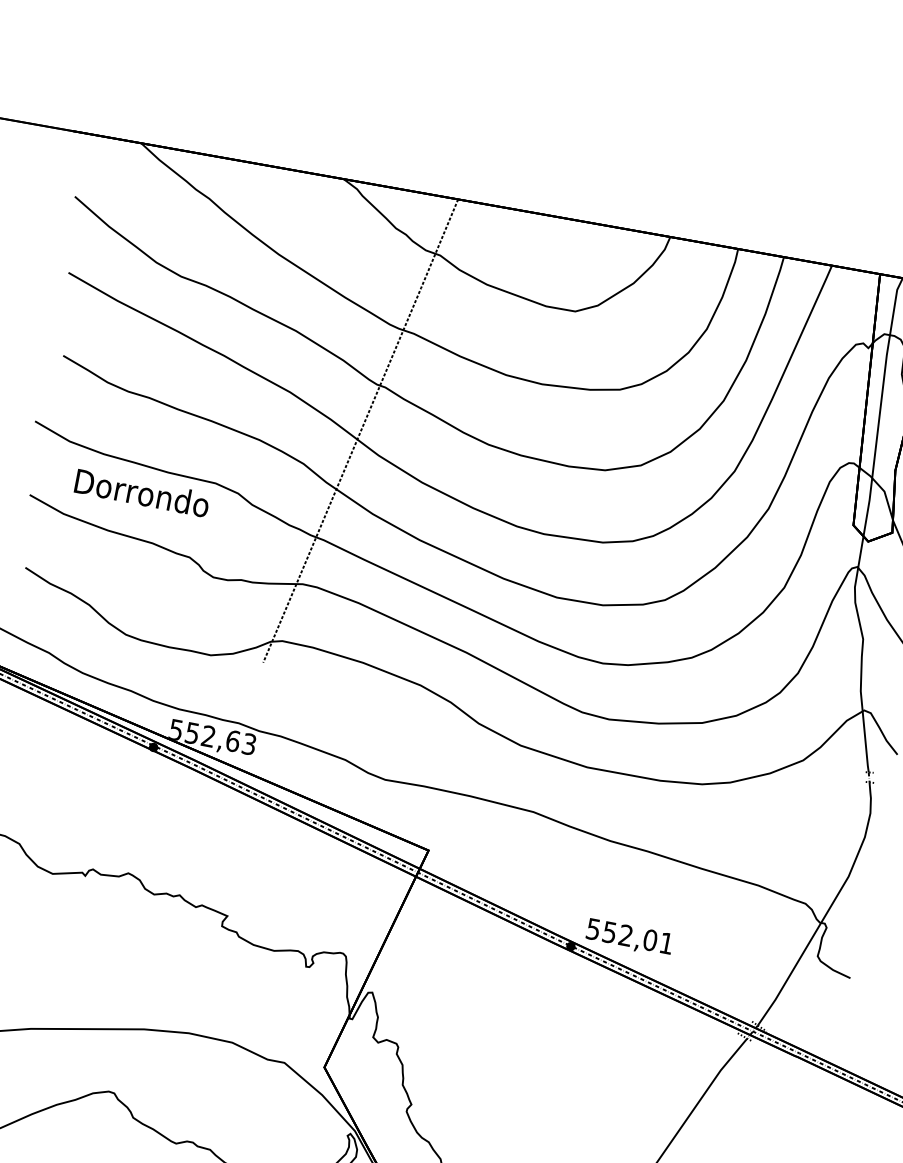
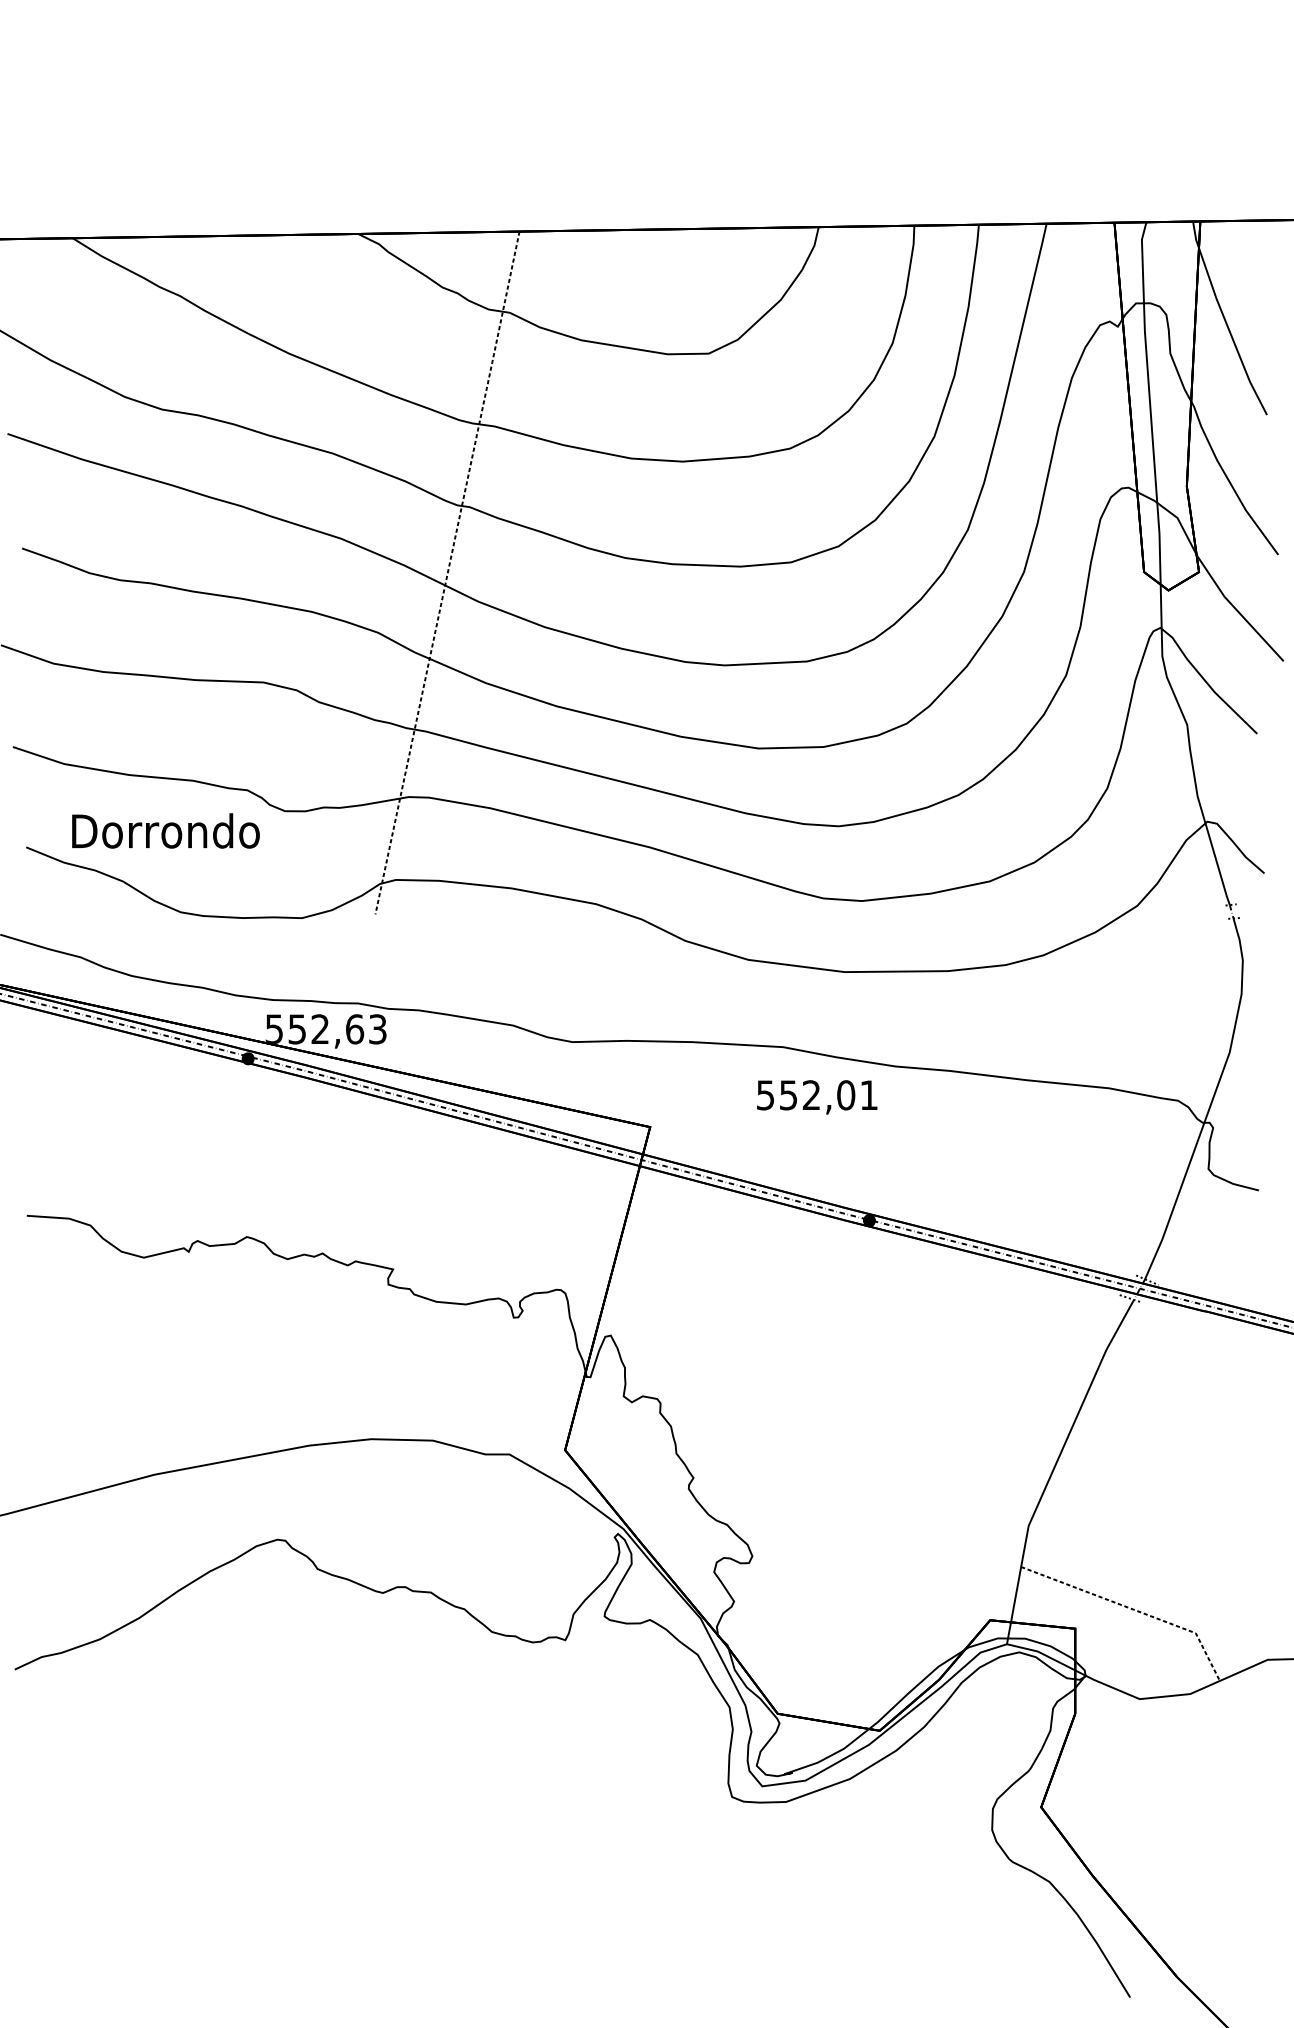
text: (142, 492) -> (165, 830), moved
text: (629, 937) -> (817, 1097), moved

